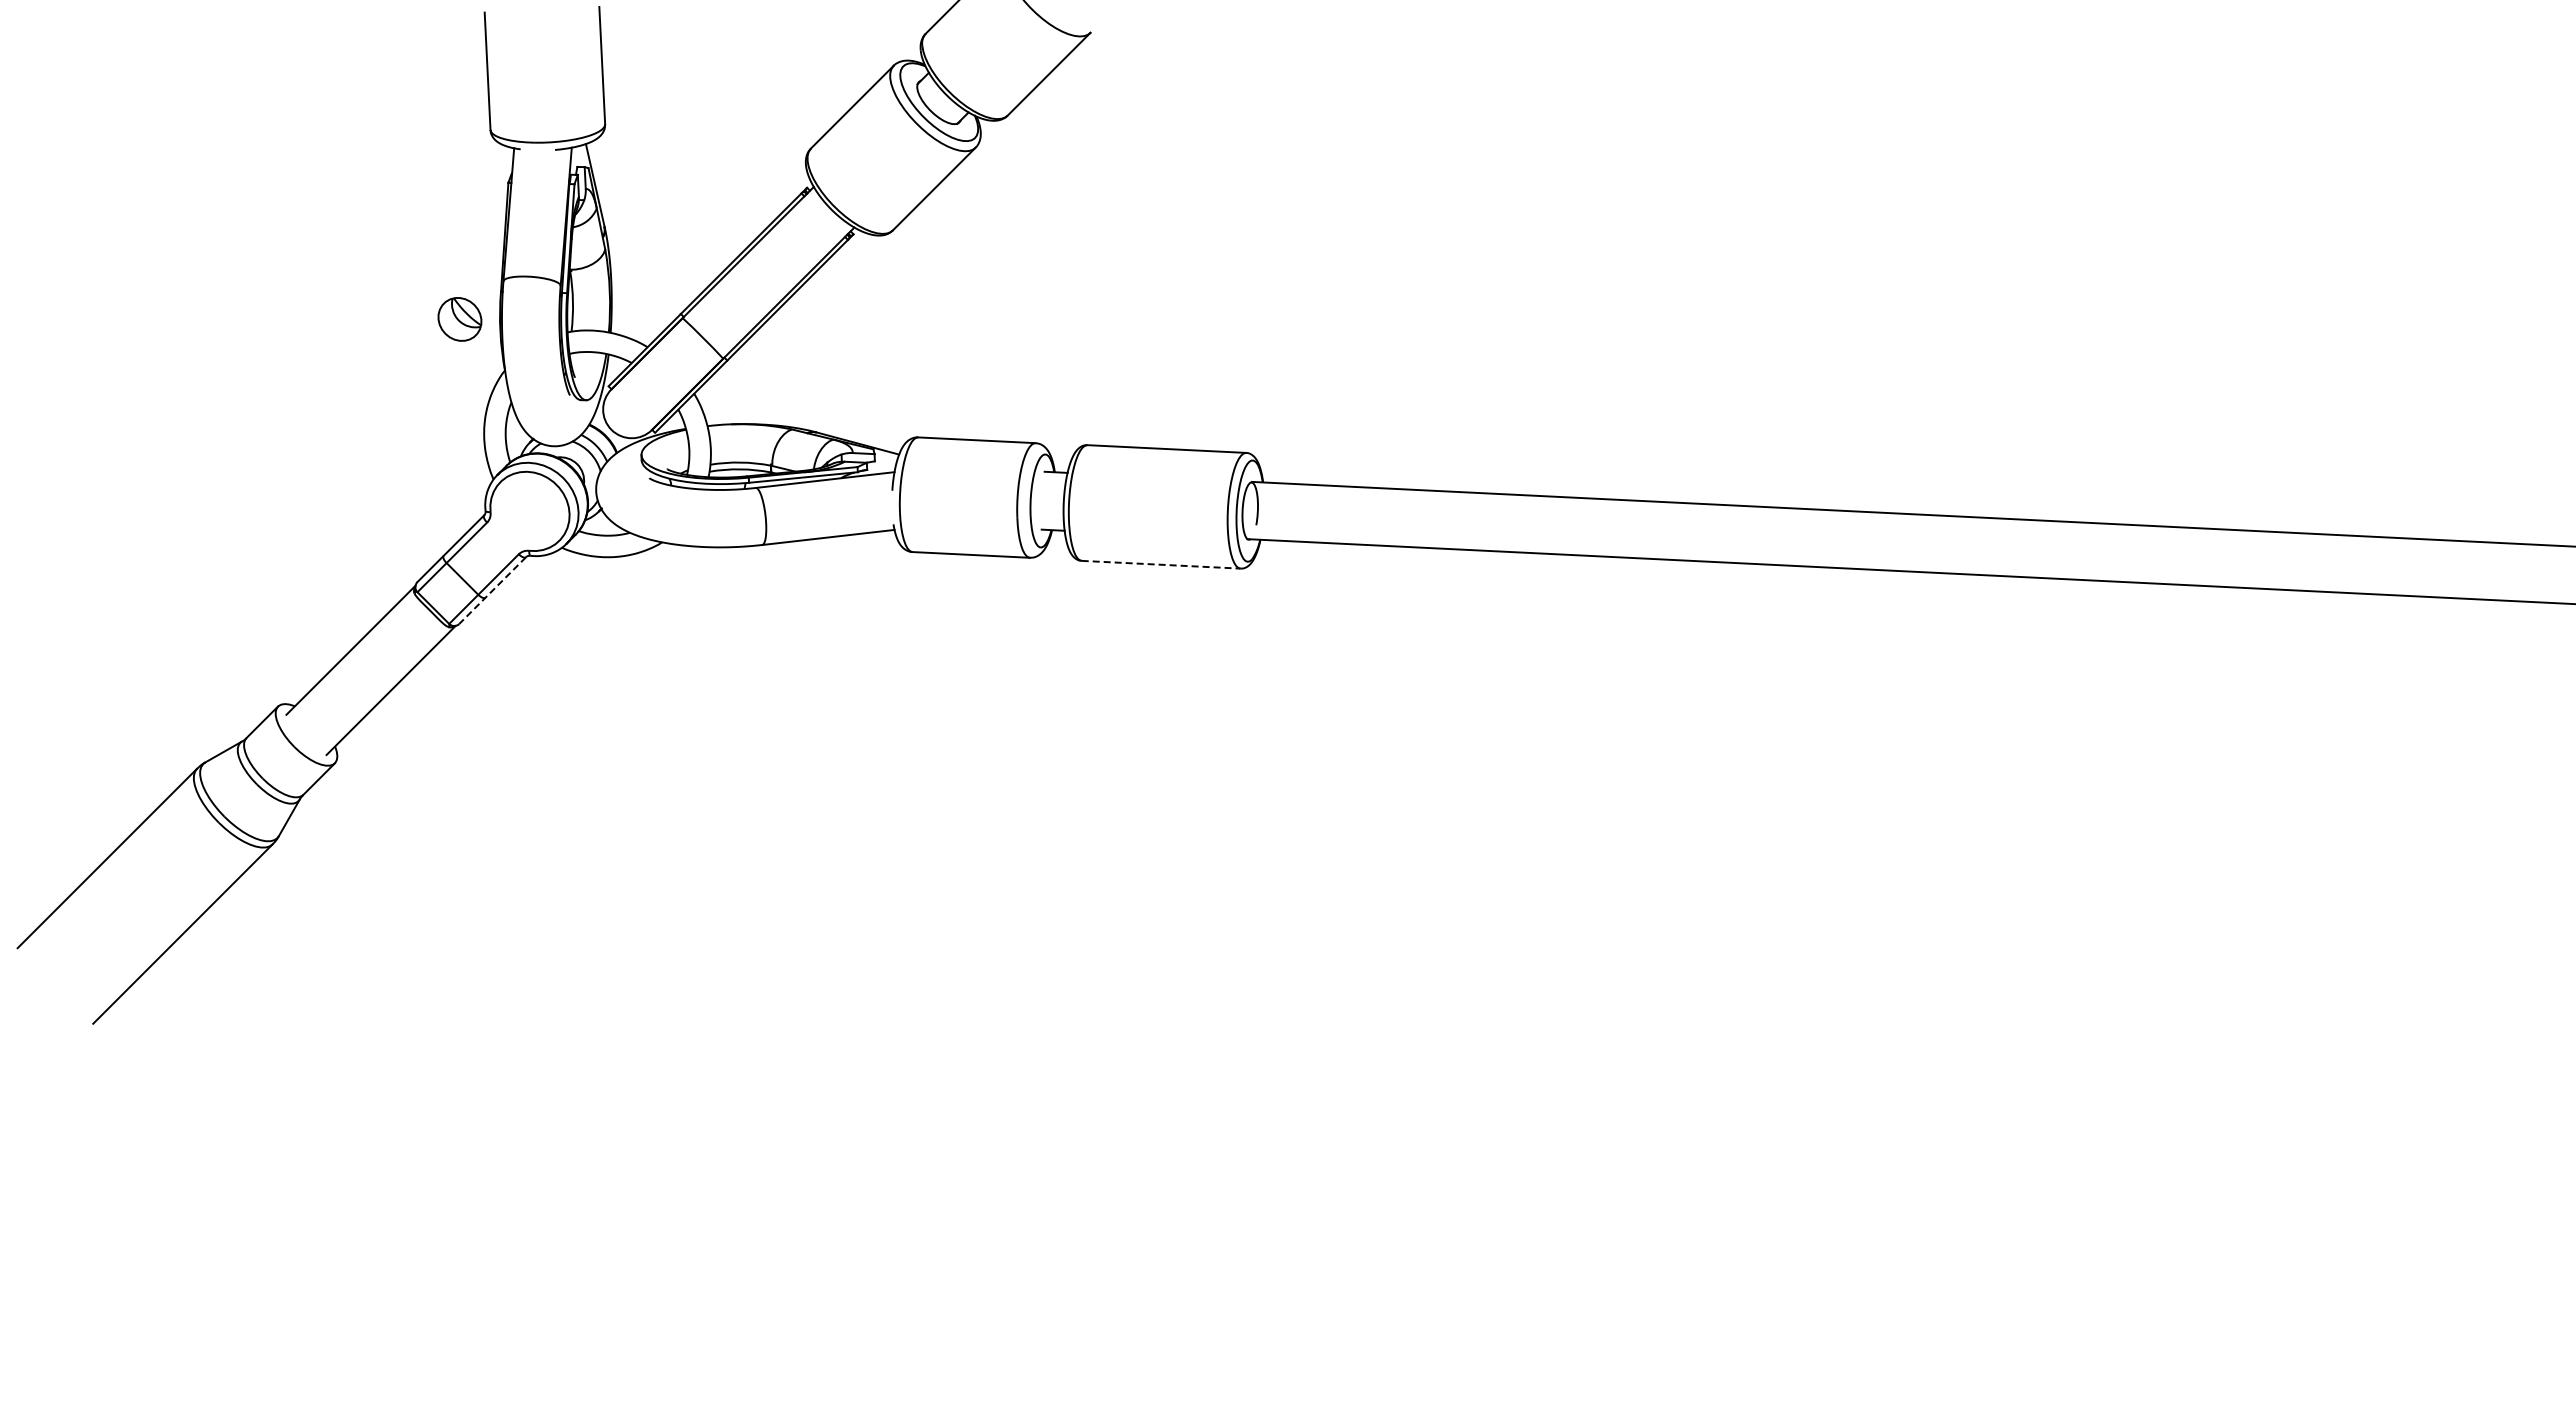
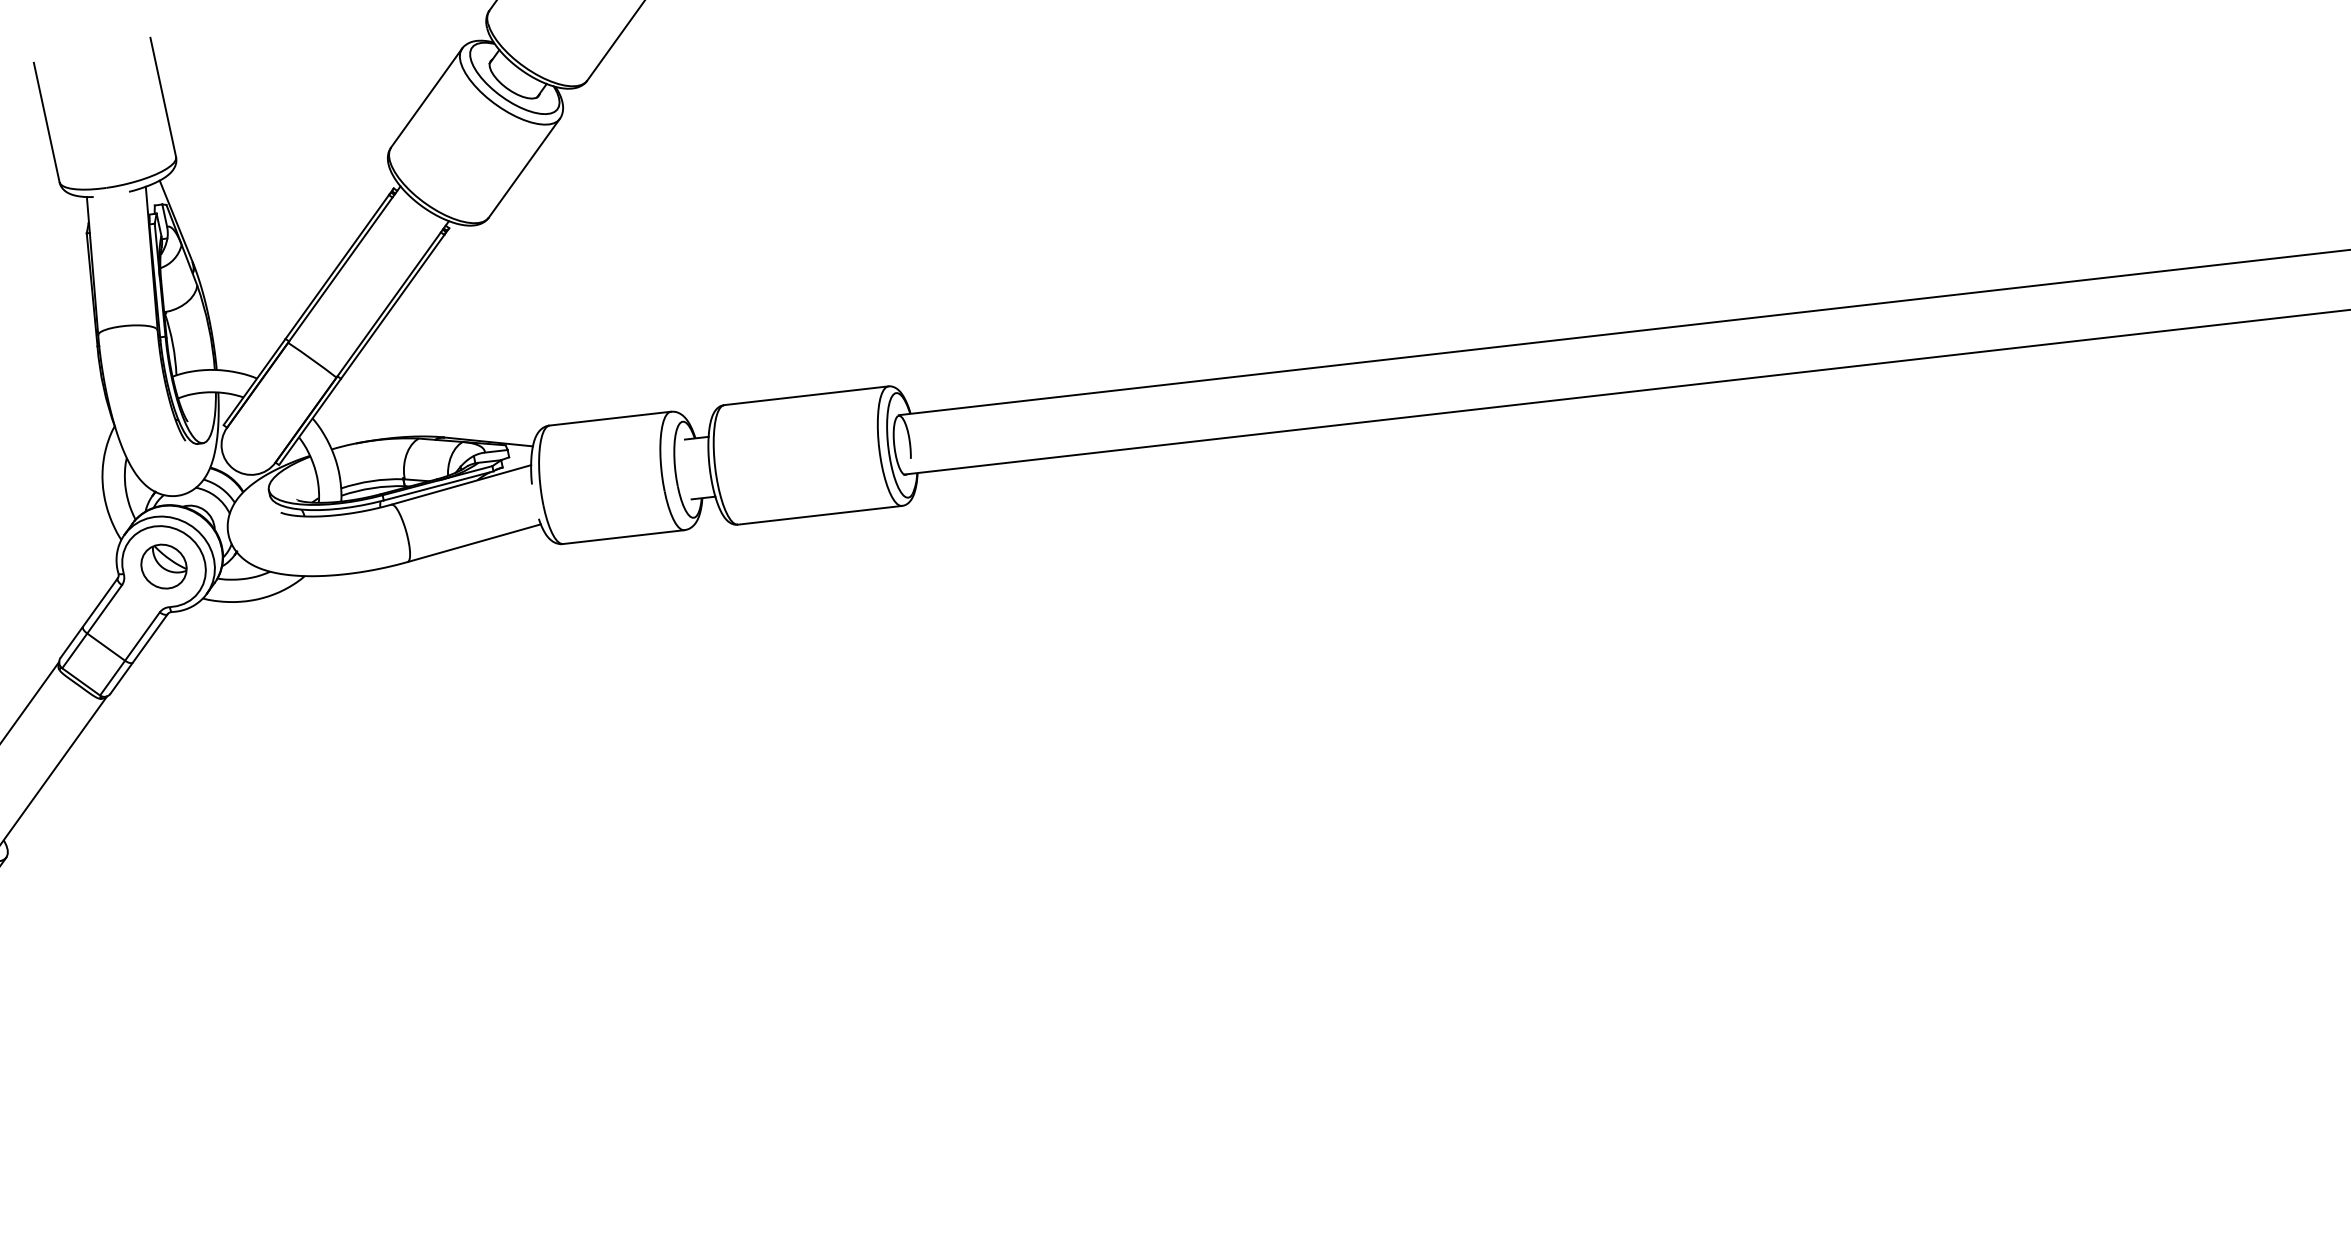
part: (459, 319) -> (163, 566), moved
line: (1161, 564) -> (820, 514), dashed -> solid
line: (492, 590) -> (138, 653), dashed -> solid

